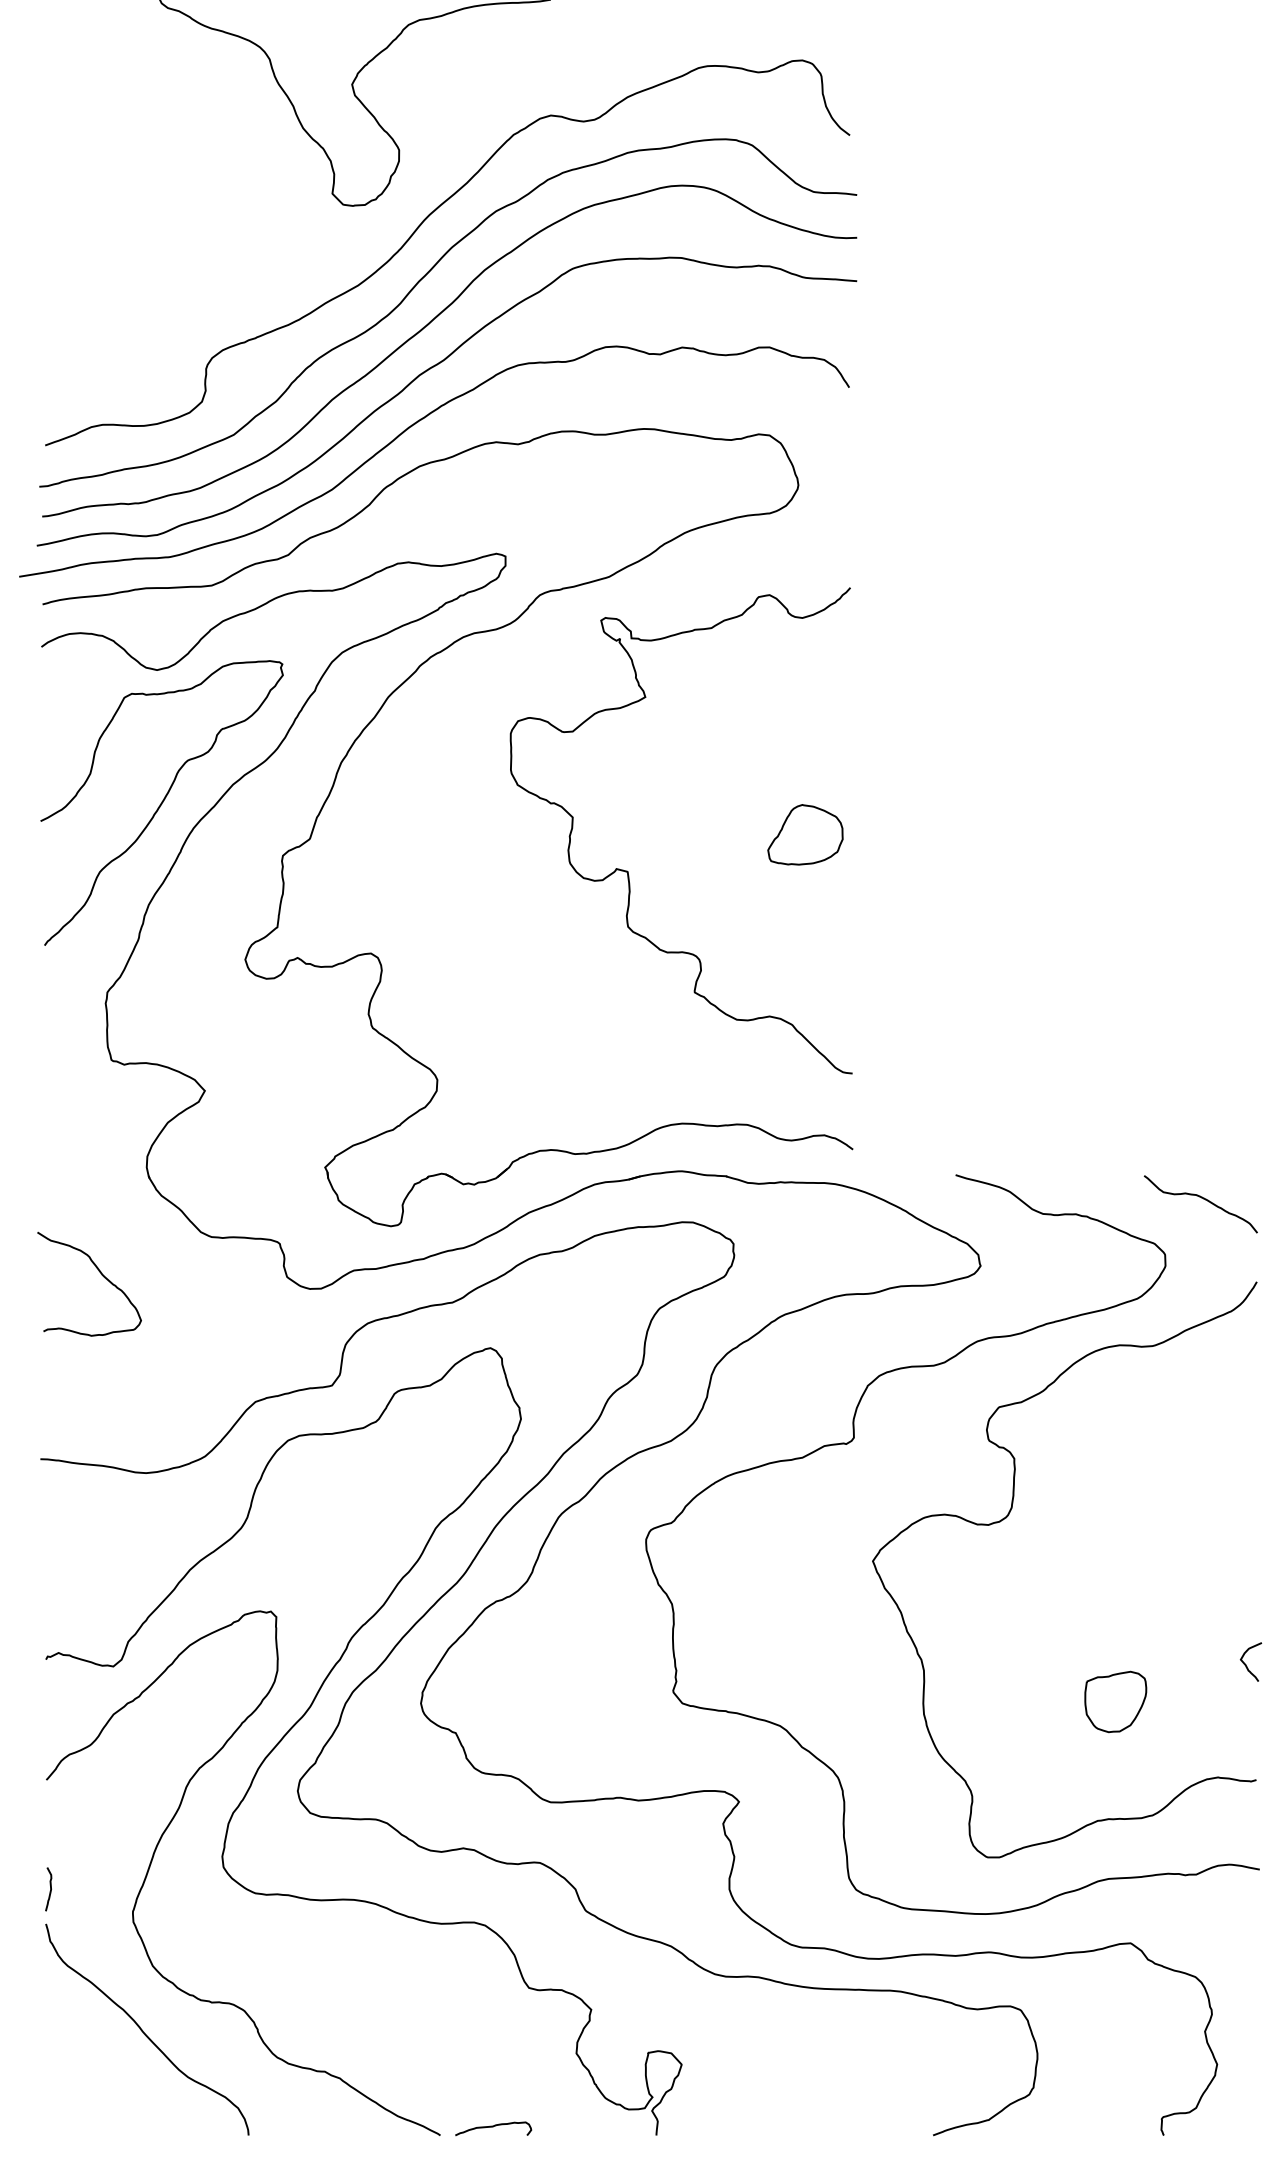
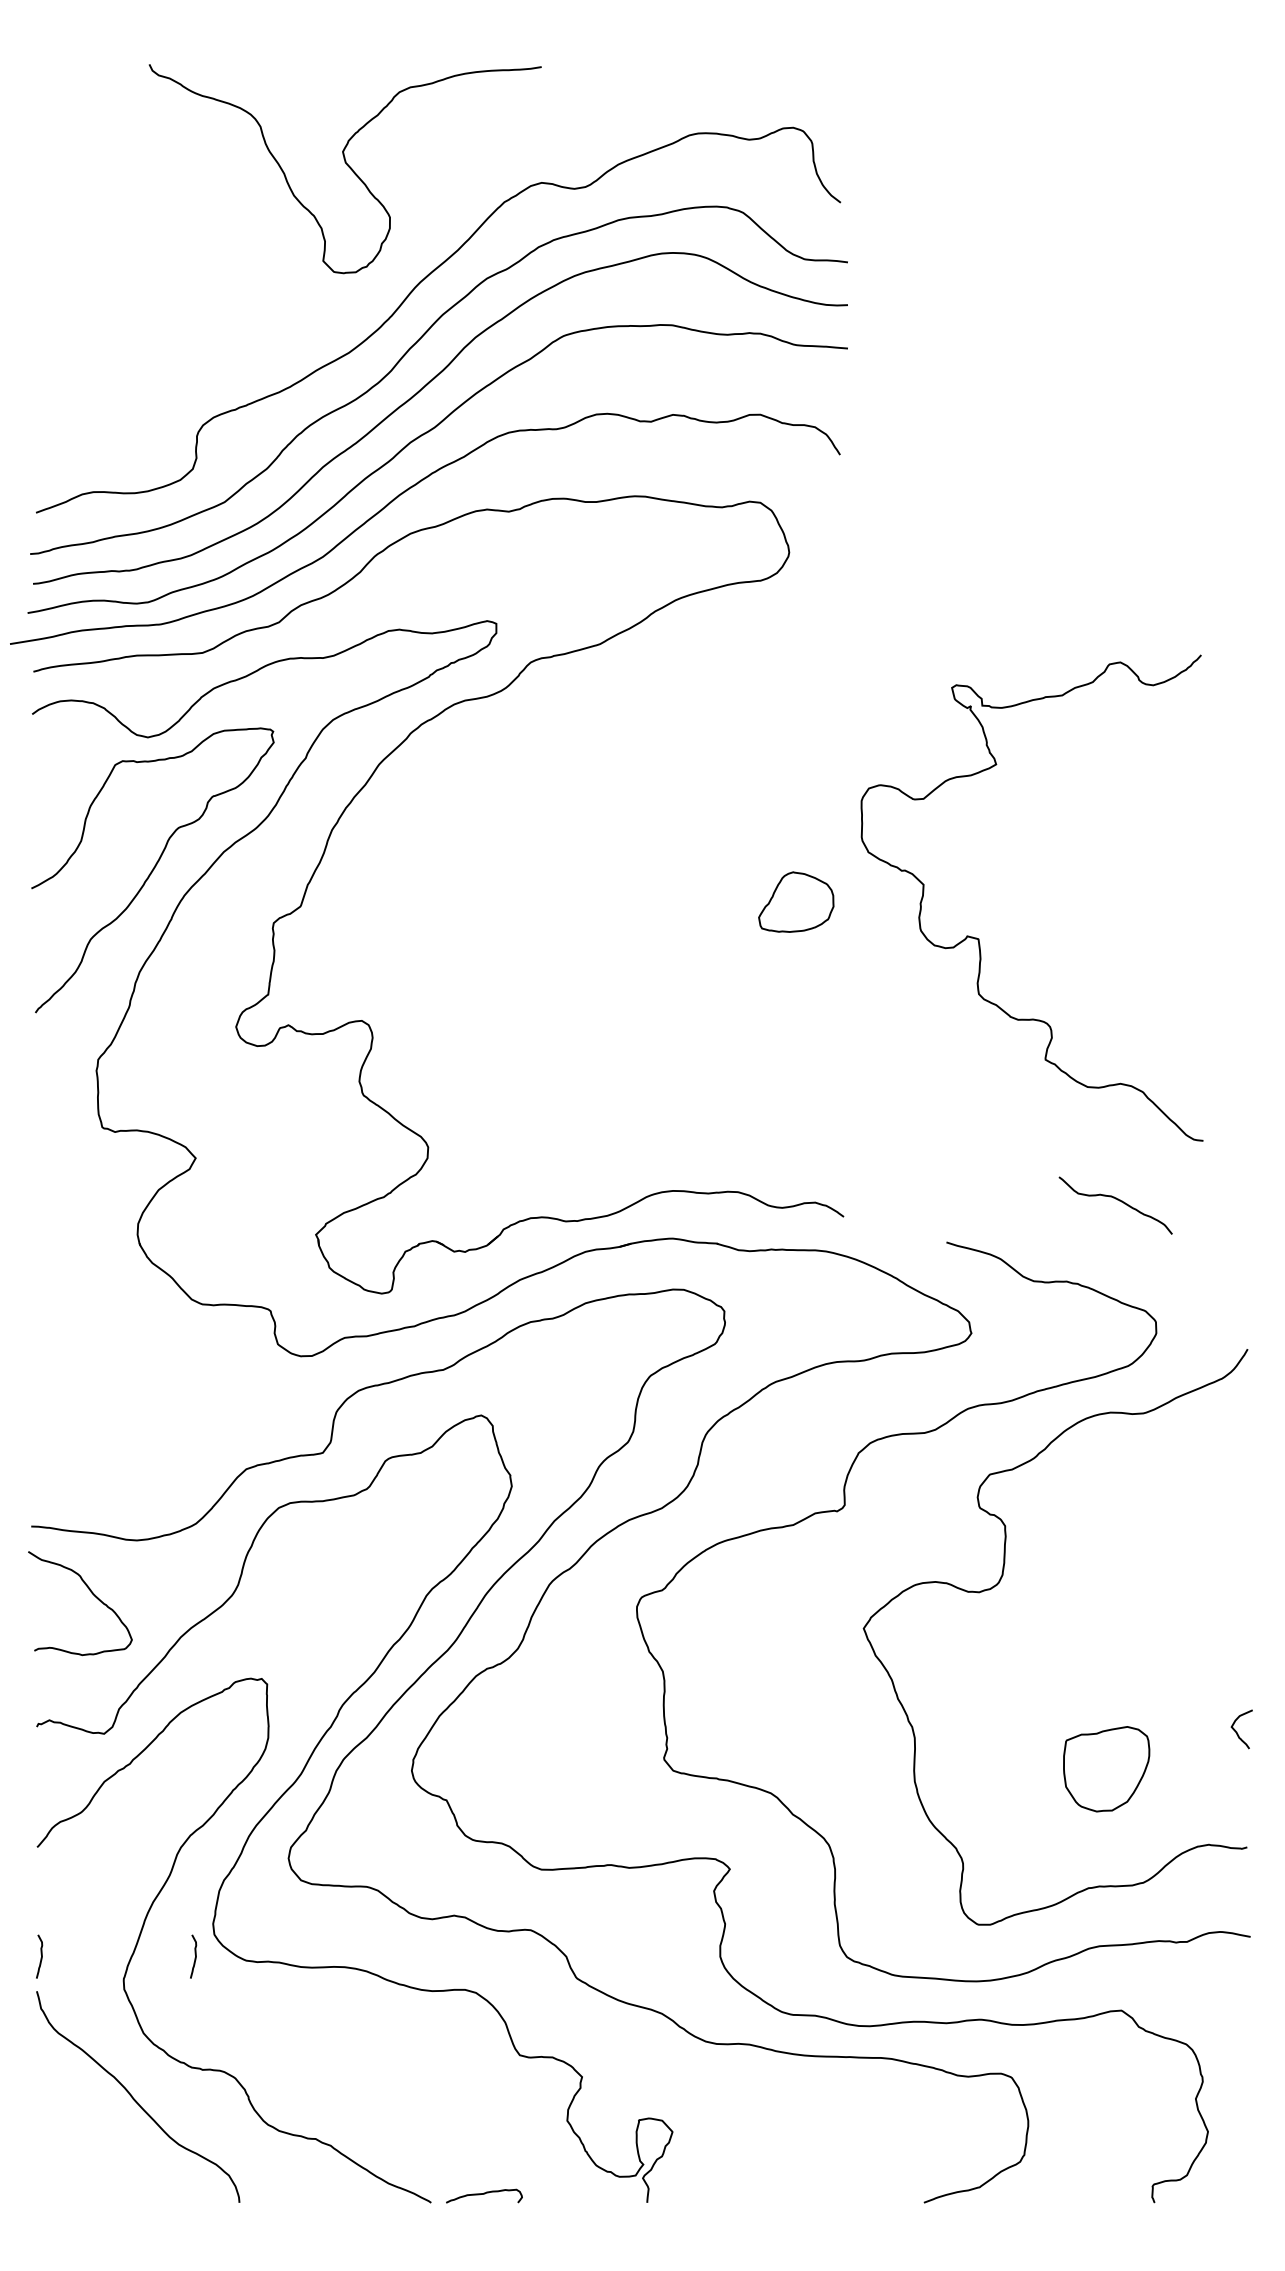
curve: (628, 871) -> (979, 938), moved
curve: (1202, 1199) -> (1117, 1200), moved
curve: (99, 1273) -> (90, 1592), moved
part: (1115, 1702) -> (1106, 1769), size x1.4
curve: (203, 1890) -> (194, 1957), added

